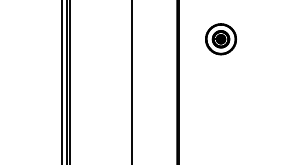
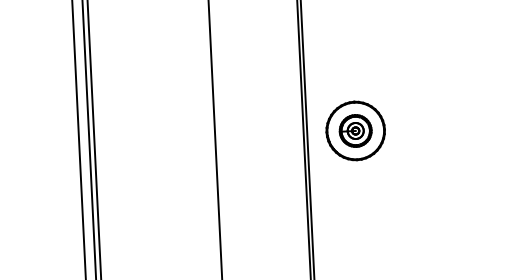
part: (220, 39) -> (354, 131), moved

